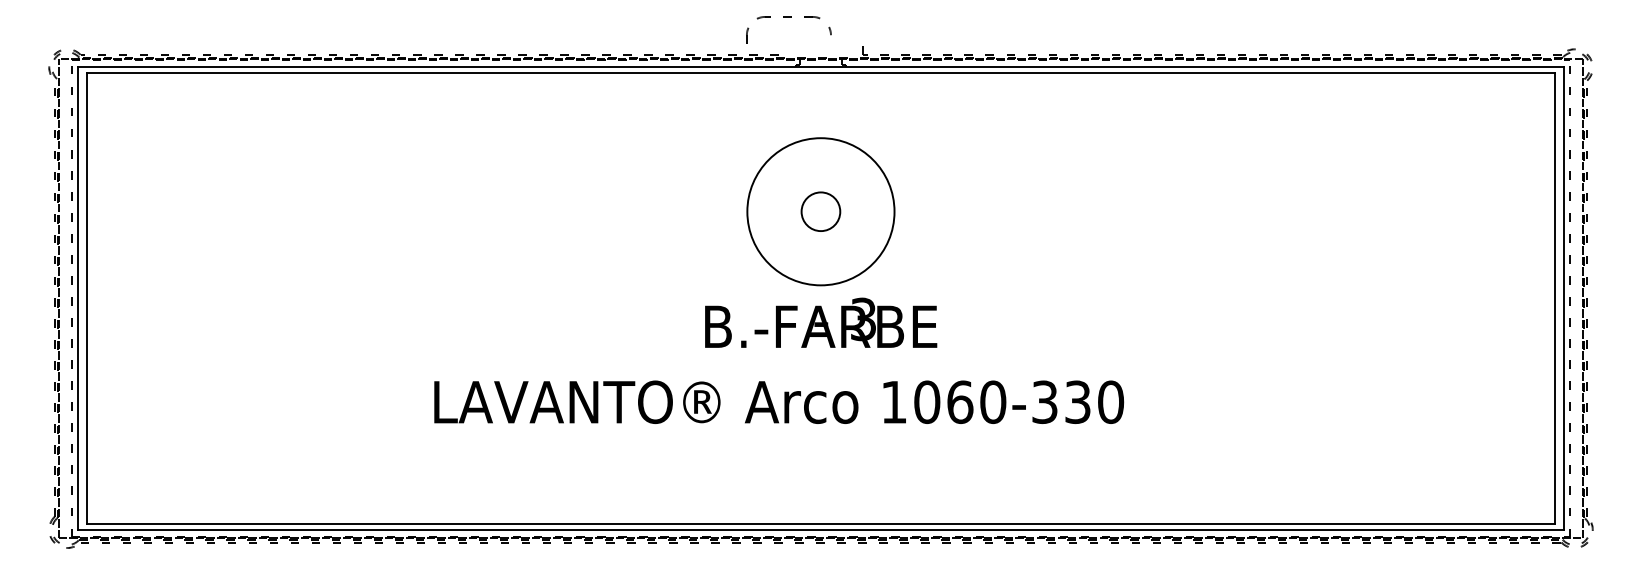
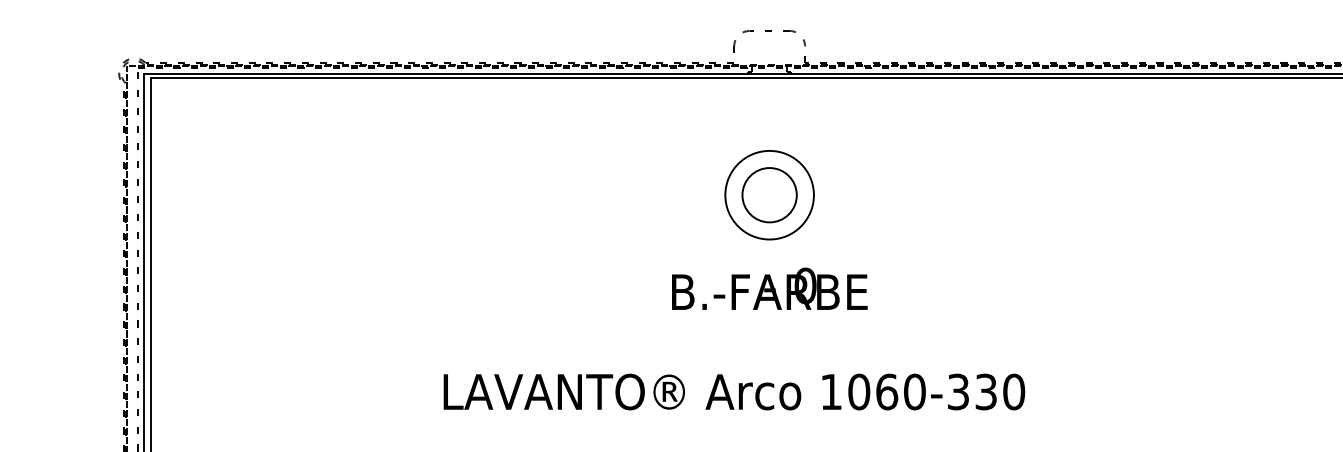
part: (788, 17) -> (769, 31), moved
circle: (820, 211) -> (769, 194), size x0.71
circle: (820, 211) -> (769, 194), size x1.67
text: (863, 319) -> (805, 286), 3 -> 0
text: (779, 401) -> (734, 391), moved

